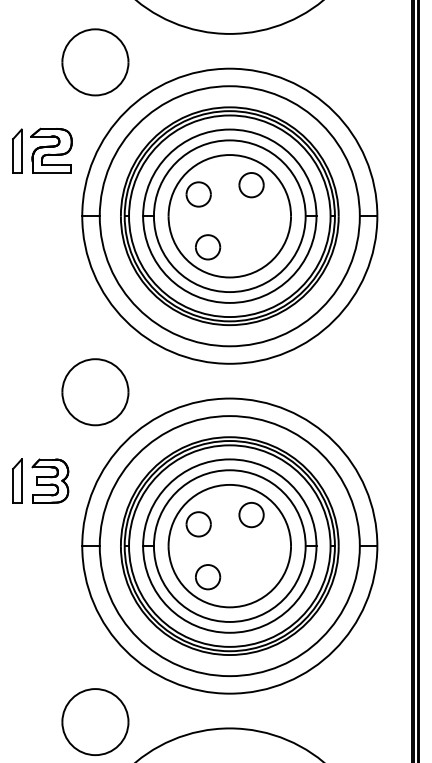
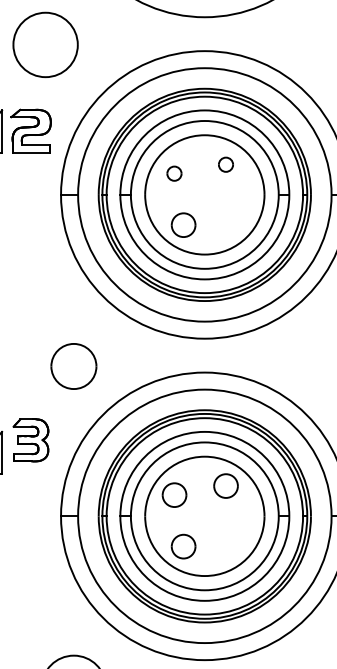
part: (95, 62) -> (45, 45), moved
part: (251, 185) -> (225, 164), size x0.6
part: (198, 194) -> (174, 173), size x0.6
part: (95, 392) -> (73, 366), size x0.7
part: (50, 480) -> (31, 439), moved

